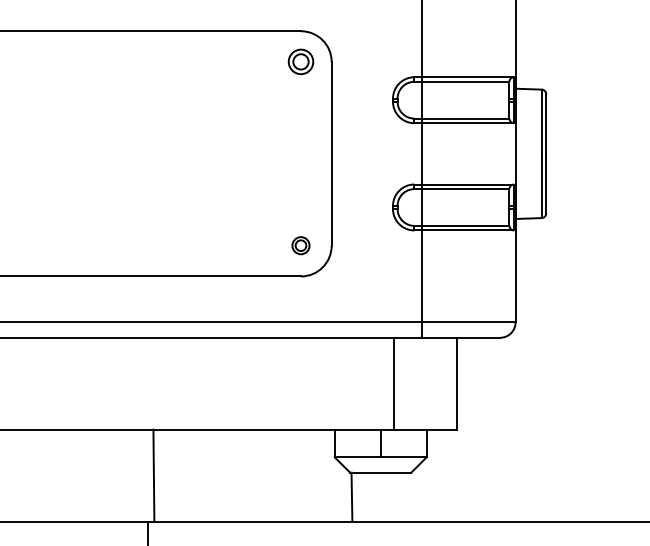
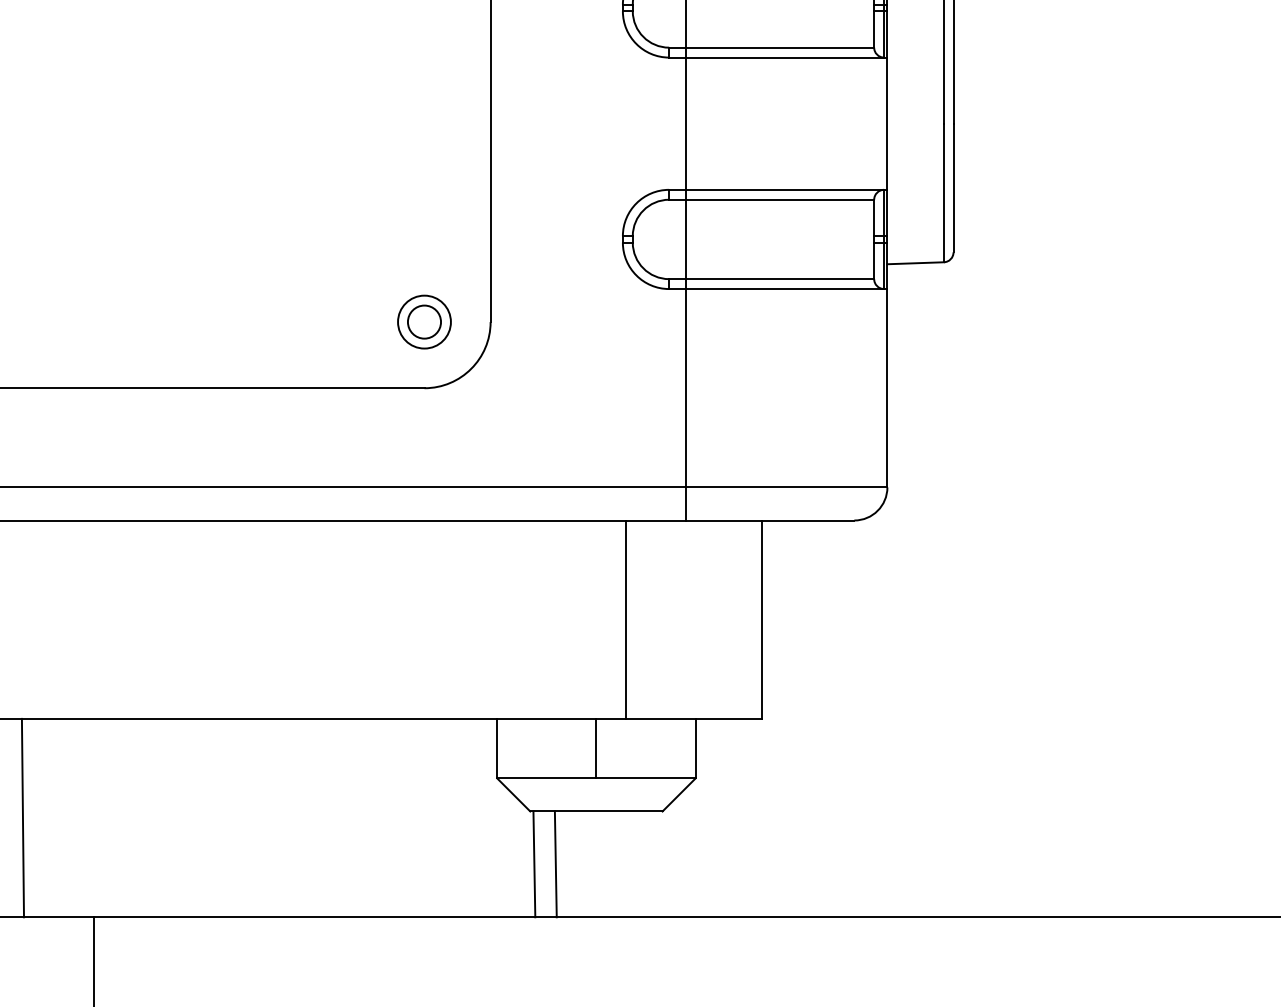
part: (300, 245) -> (423, 321), size x1.43
line: (153, 475) -> (22, 817), moved
line: (361, 496) -> (554, 862), added

